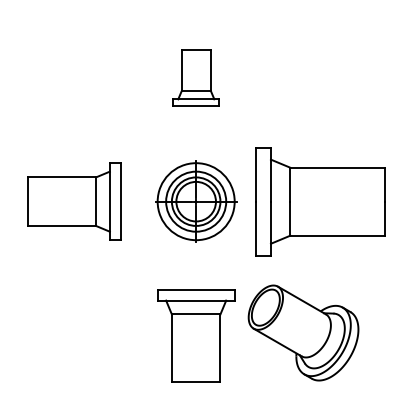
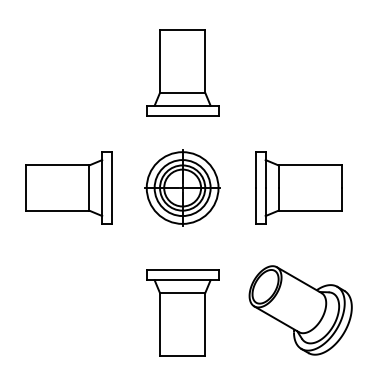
part: (196, 77) -> (182, 72), size x1.67
part: (320, 201) -> (298, 187), size x0.71
part: (303, 333) -> (300, 310), moved

